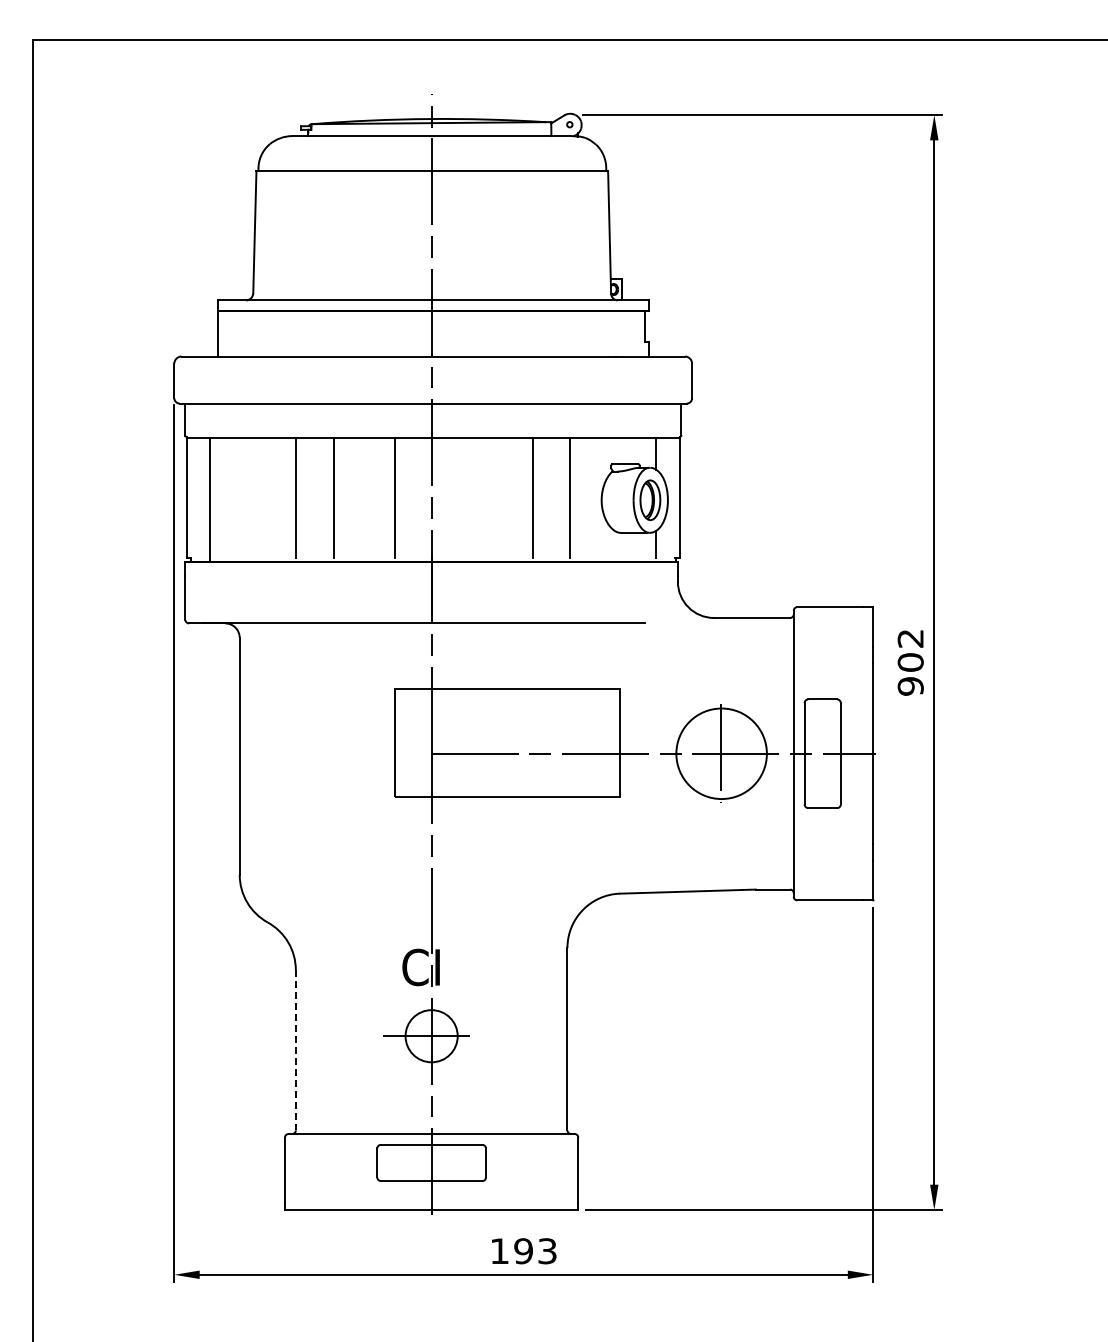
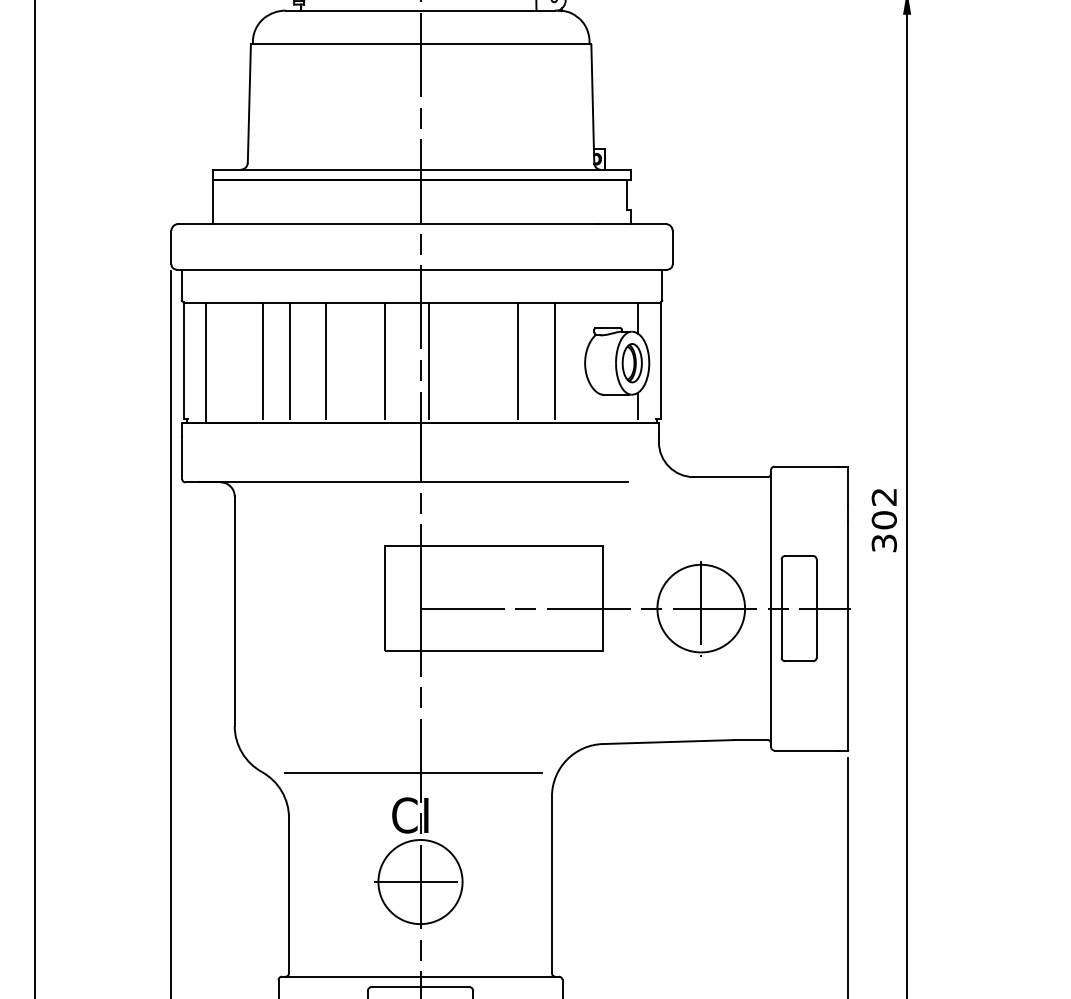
line: (268, 497) -> (262, 360), added
line: (440, 497) -> (429, 360), added
text: (910, 686) -> (884, 543), 902 -> 302
line: (423, 923) -> (412, 772), added
circle: (431, 1035) -> (420, 881), size x1.67
line: (295, 1050) -> (288, 895), dashed -> solid

